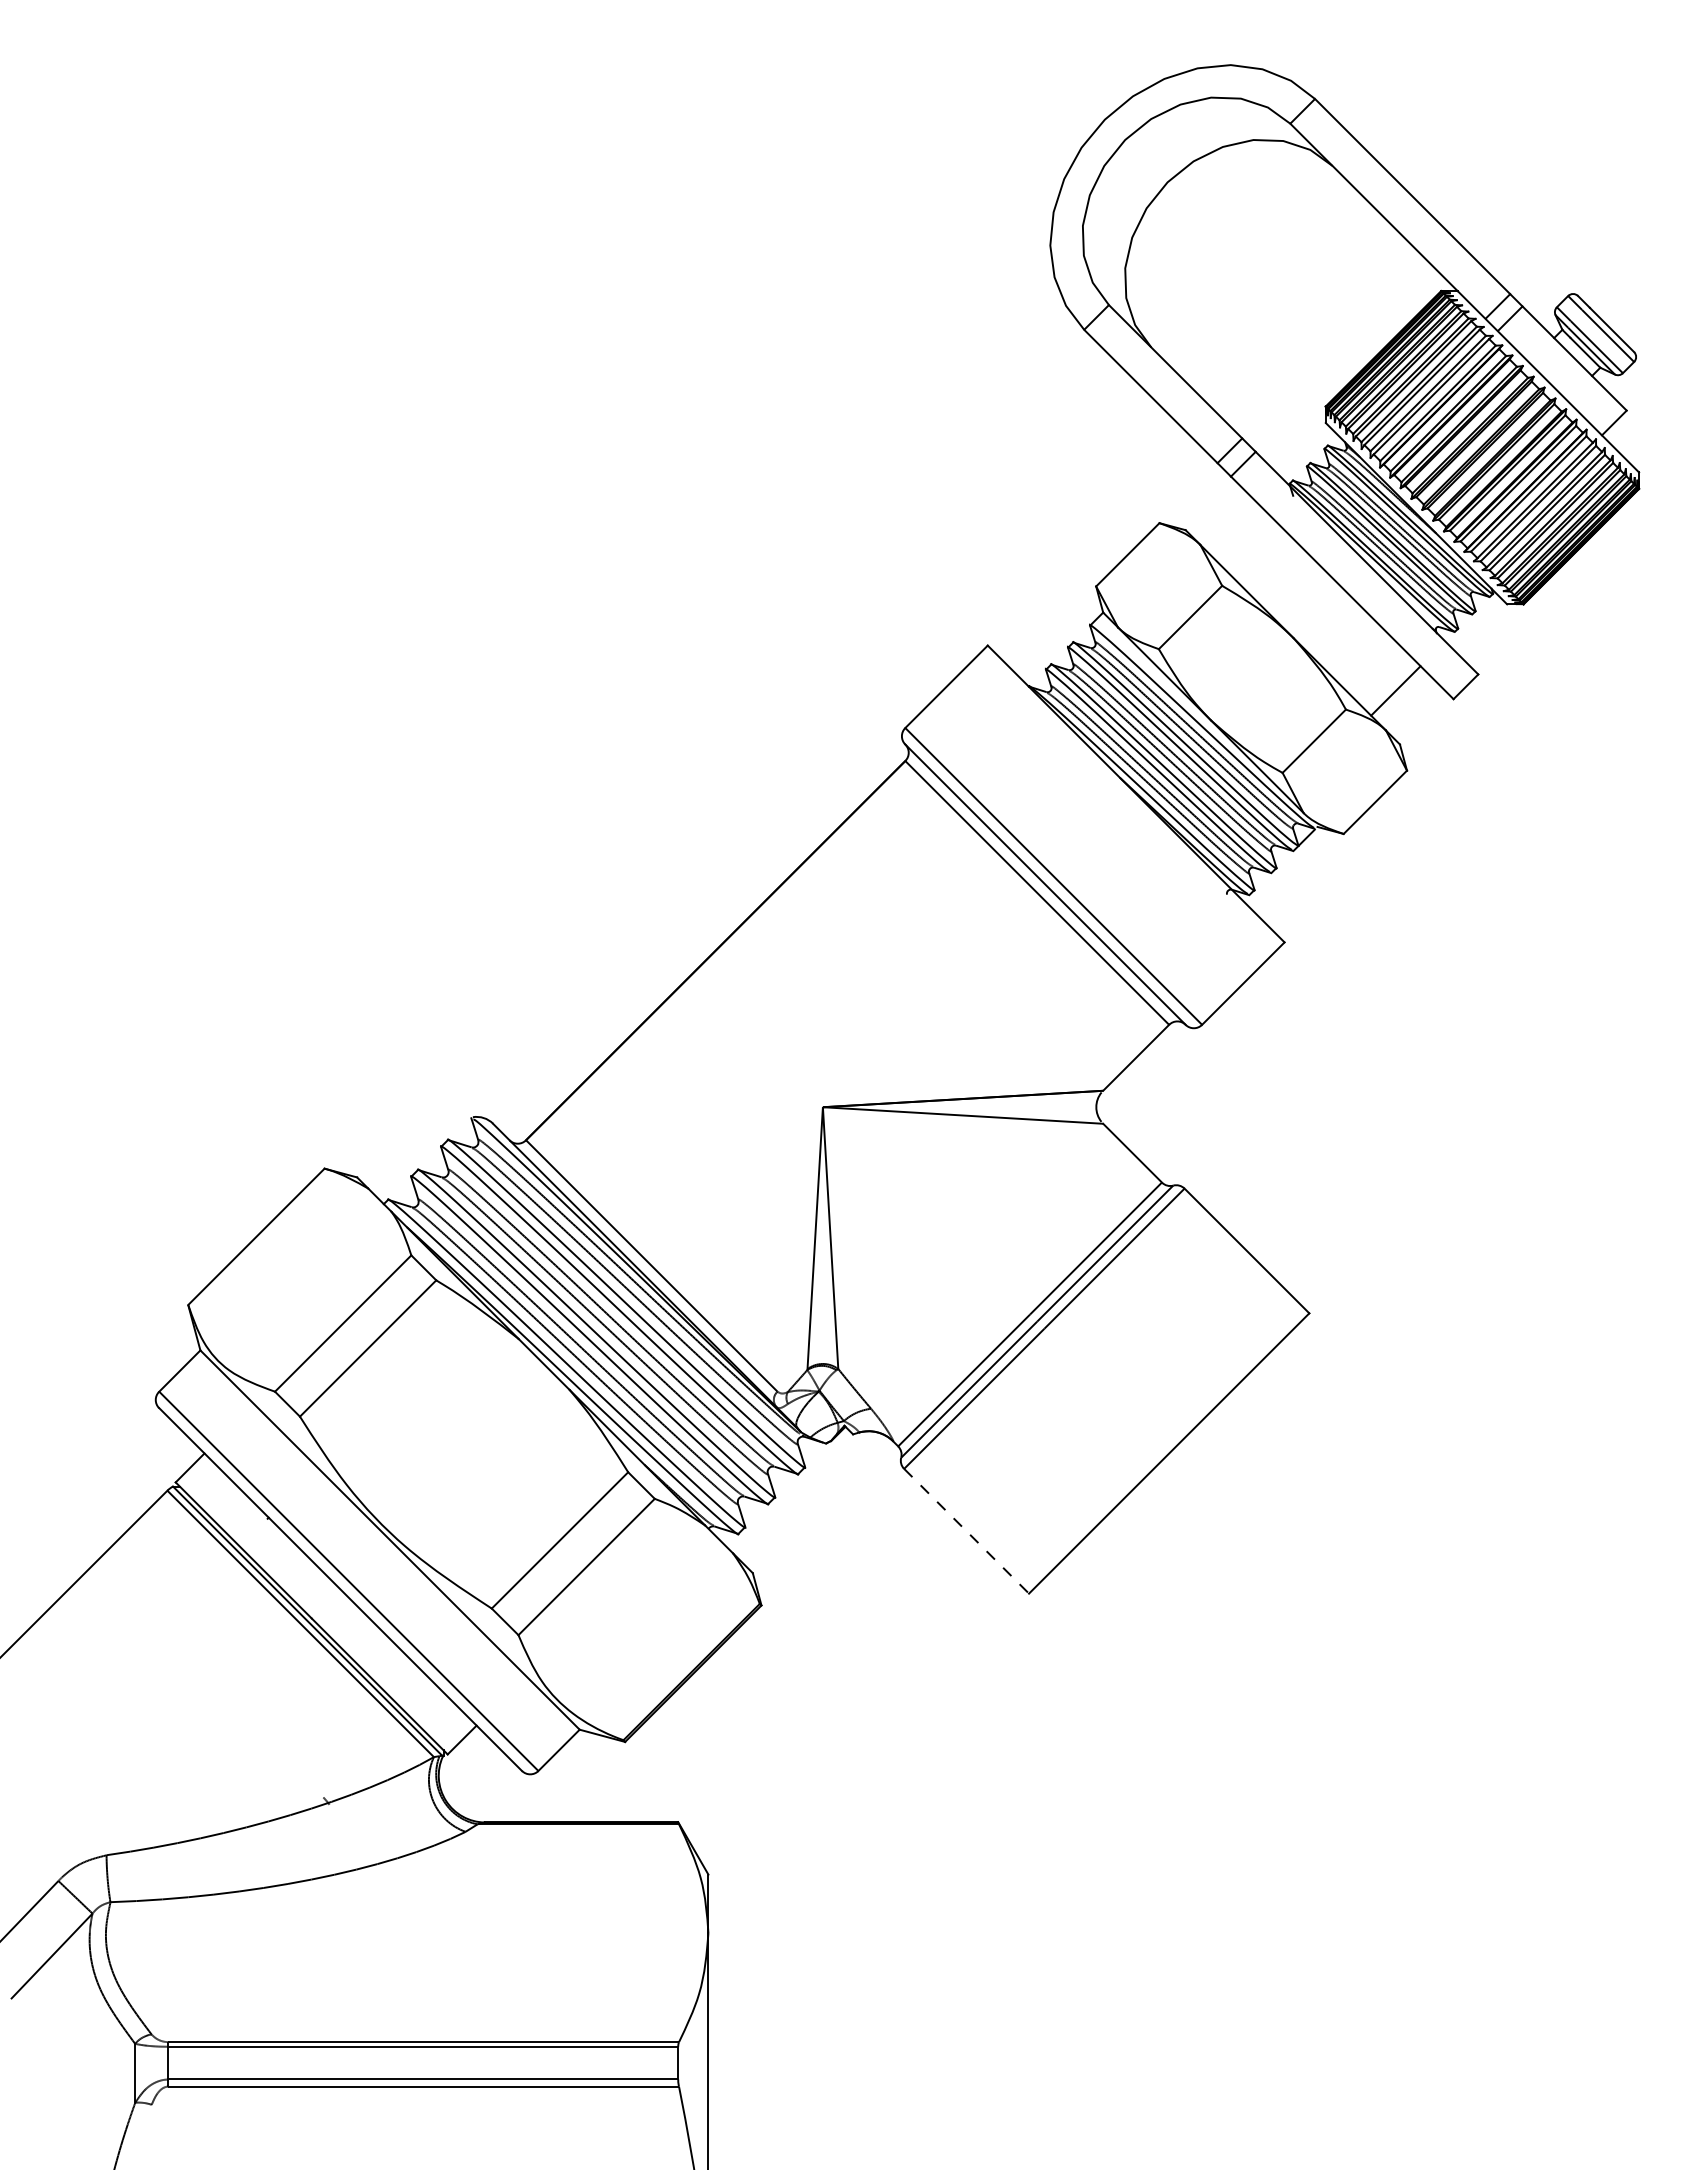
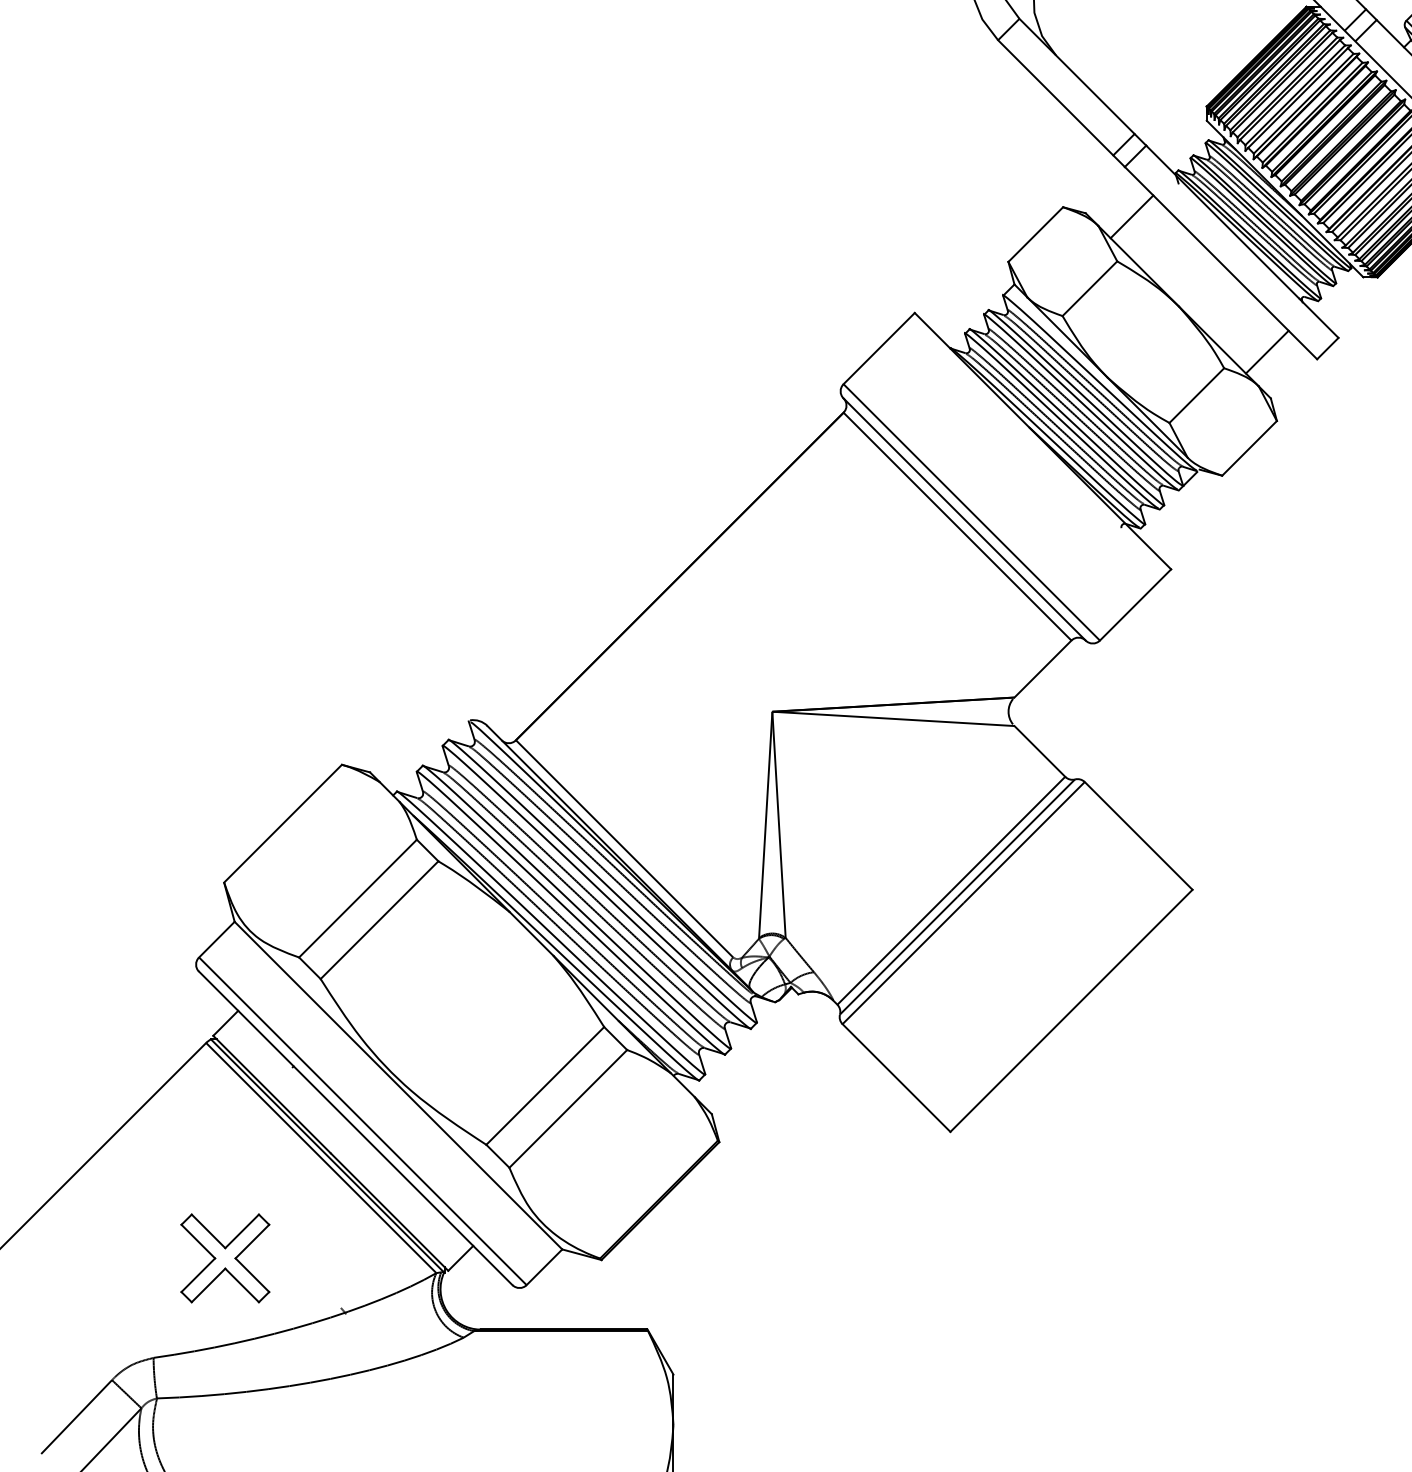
line: (1238, 534) -> (1131, 217), added
line: (966, 1531) -> (896, 1078), dashed -> solid
part: (189, 1739) -> (225, 1257), added

